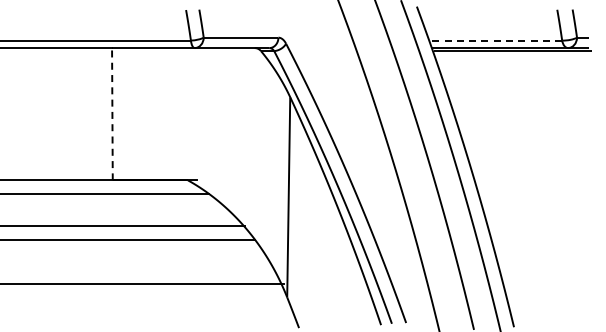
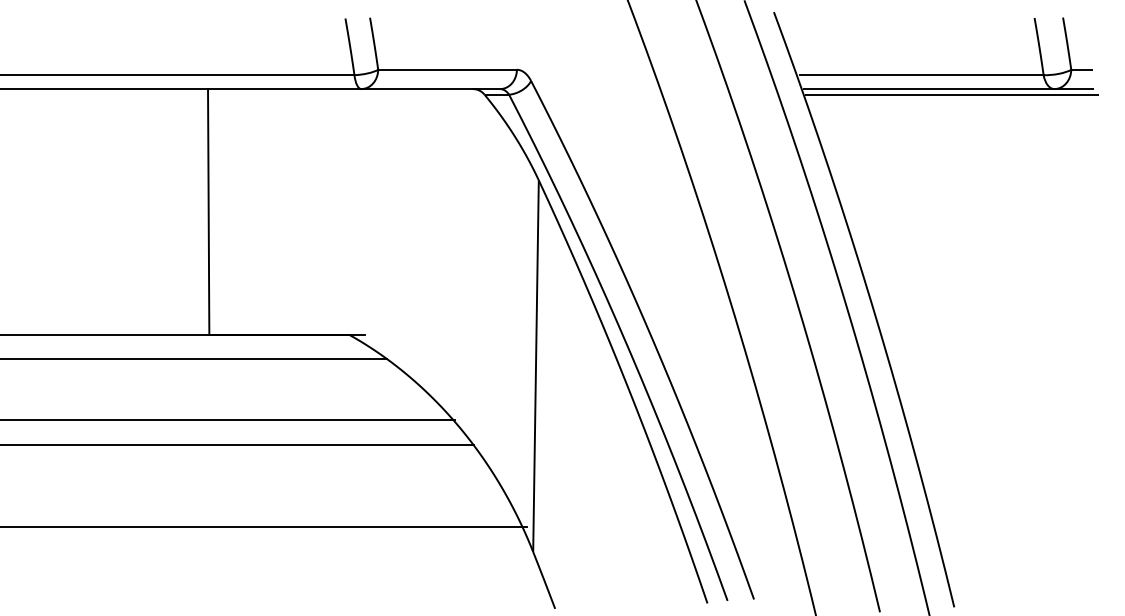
line: (496, 40) -> (921, 75), dashed -> solid
line: (112, 113) -> (208, 210), dashed -> solid

